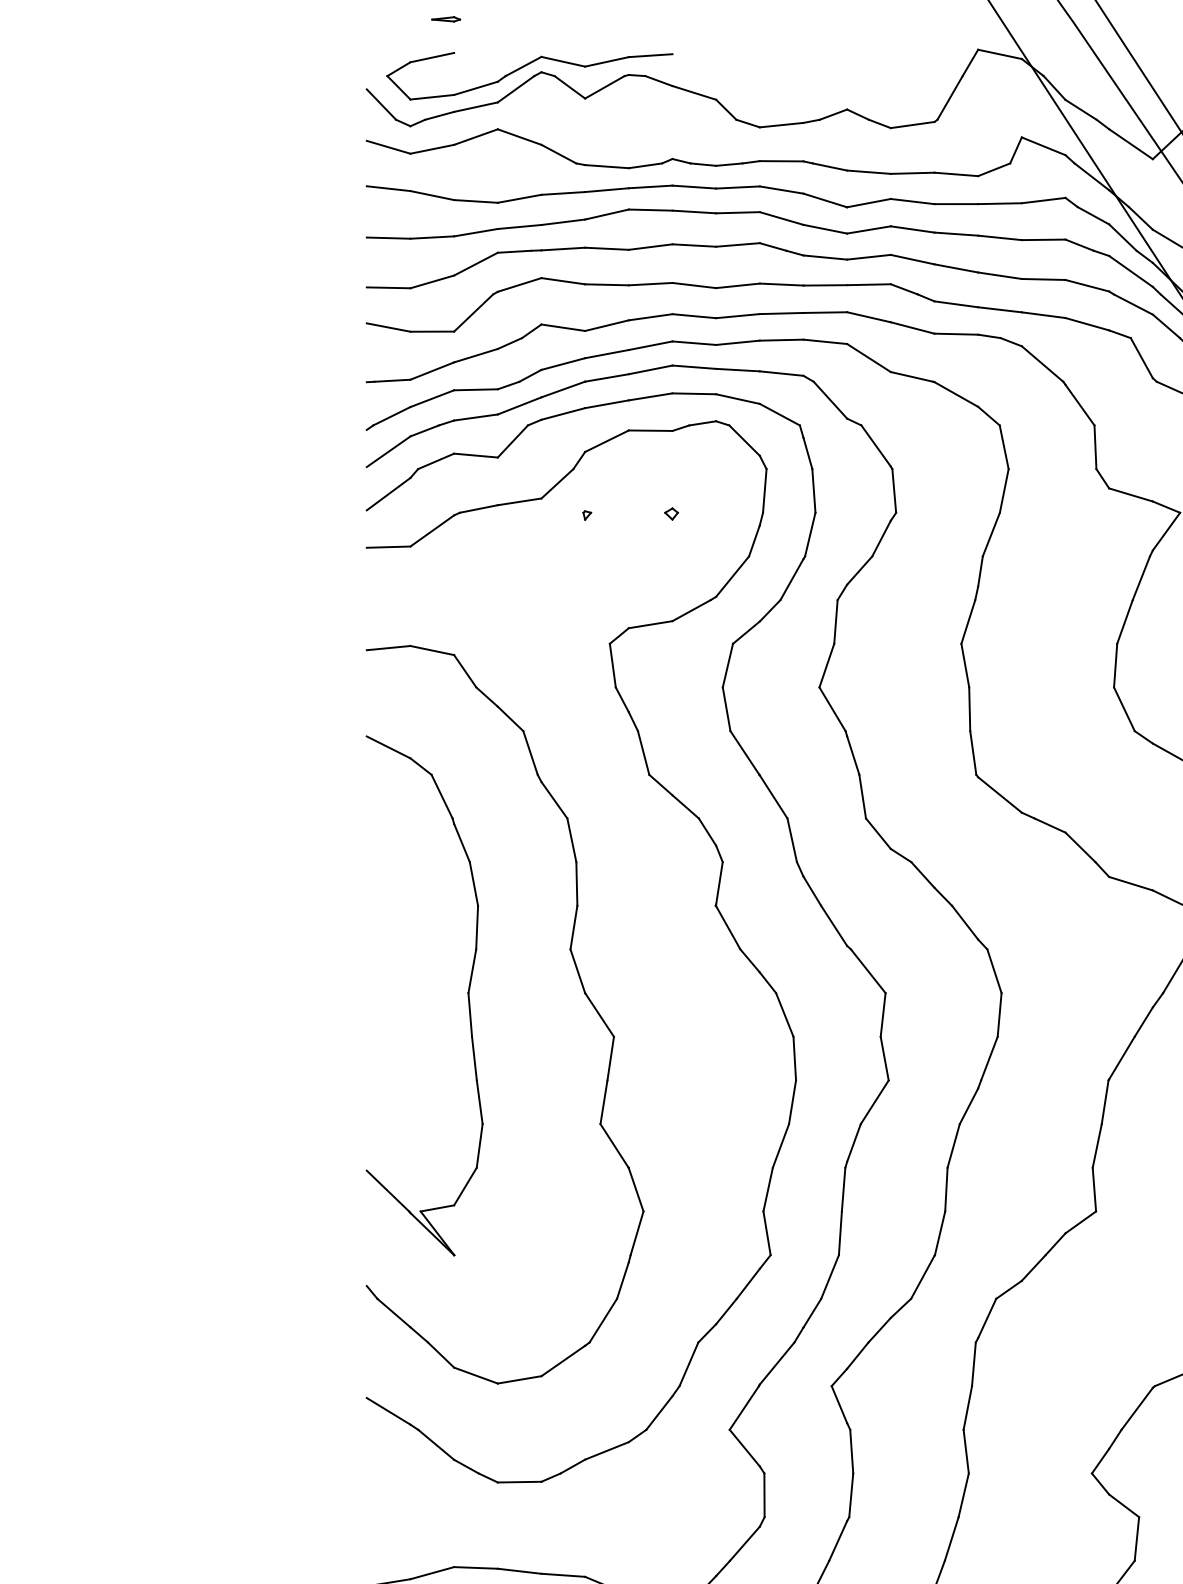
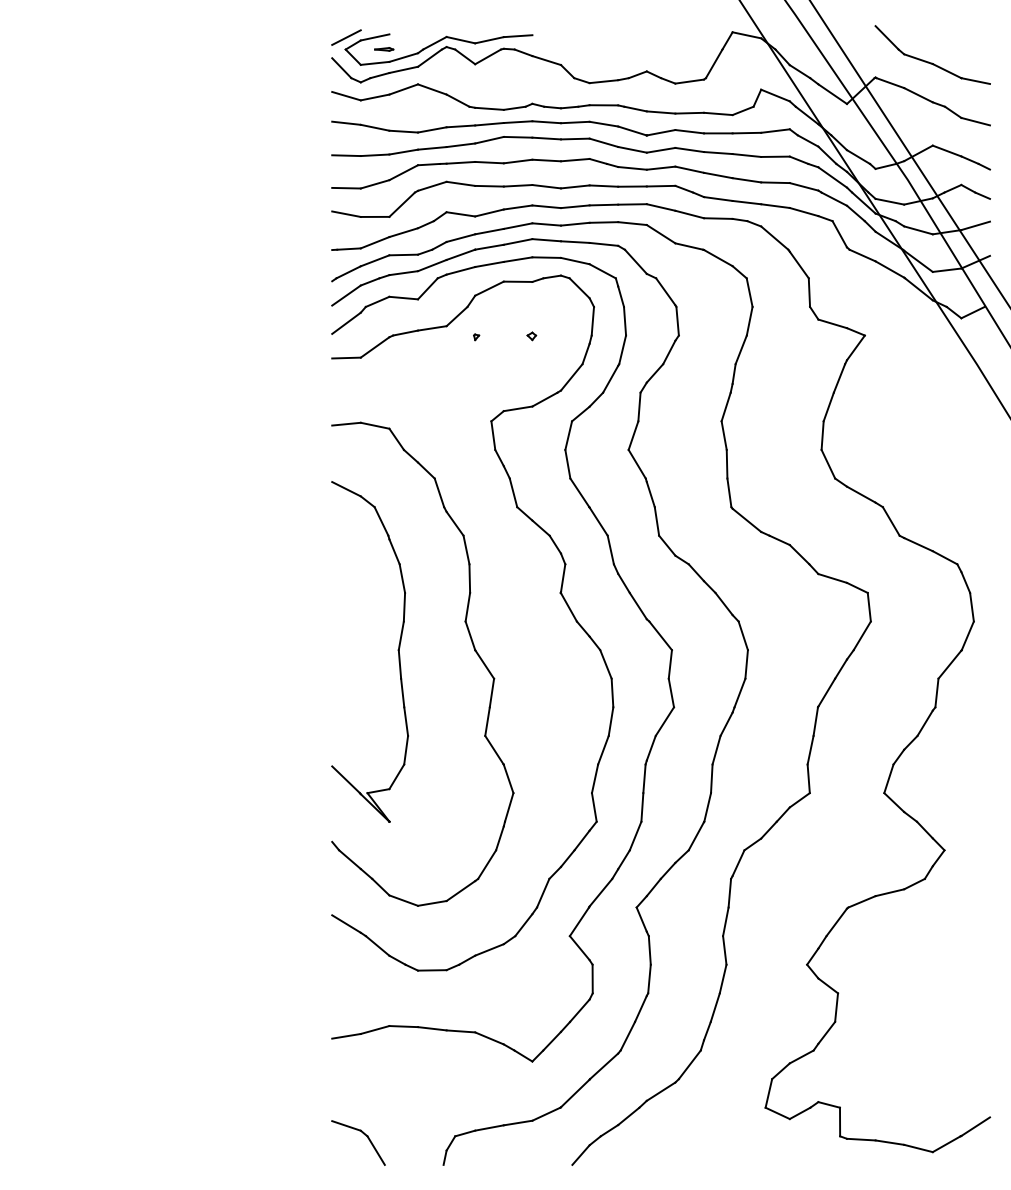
line: (446, 19) -> (384, 49), moved
line: (388, 57) -> (346, 37), added

